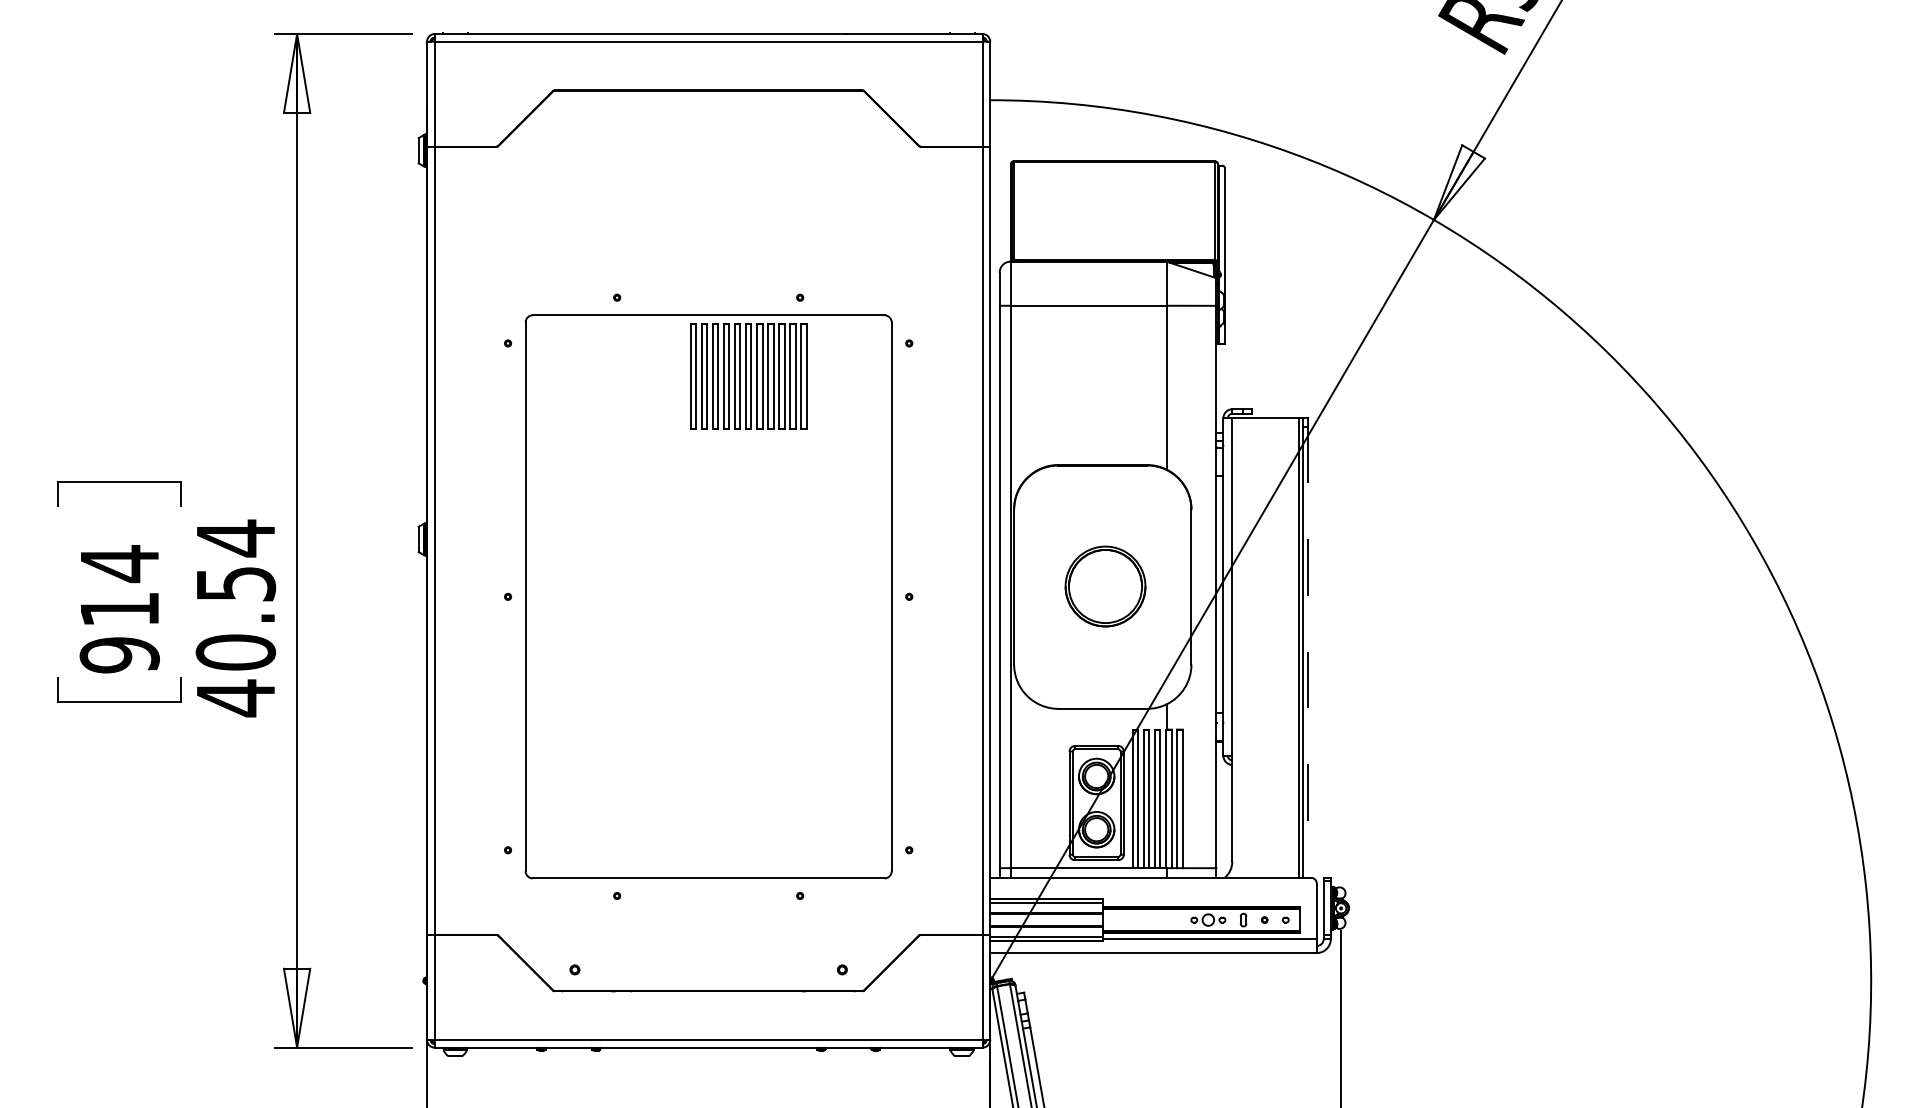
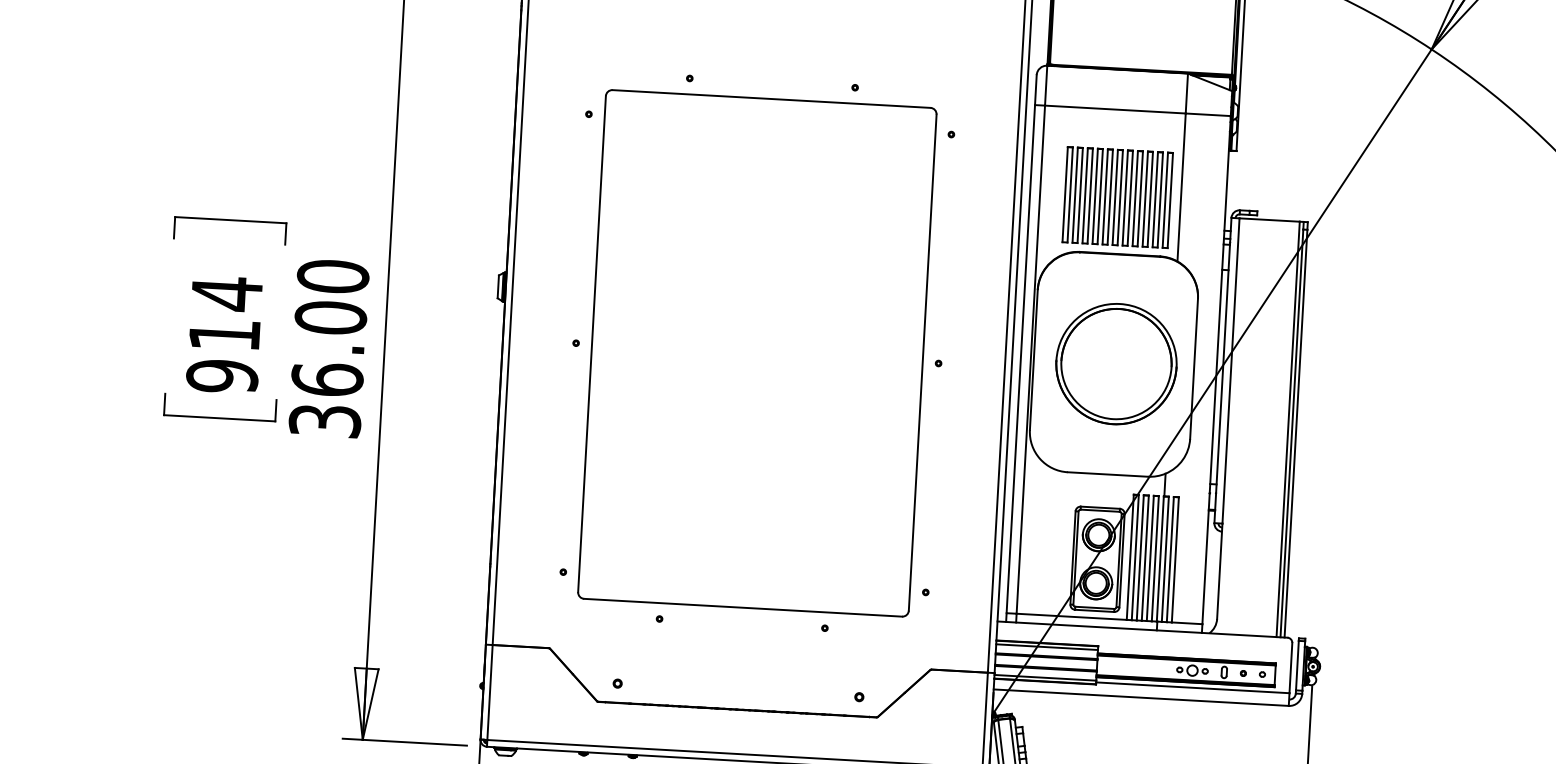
part: (748, 376) -> (1117, 197), moved
part: (1105, 586) -> (1116, 364), size x1.67
text: (235, 618) -> (328, 349), 40.54 -> 36.00
line: (1307, 652) -> (1295, 433), dashed -> solid

